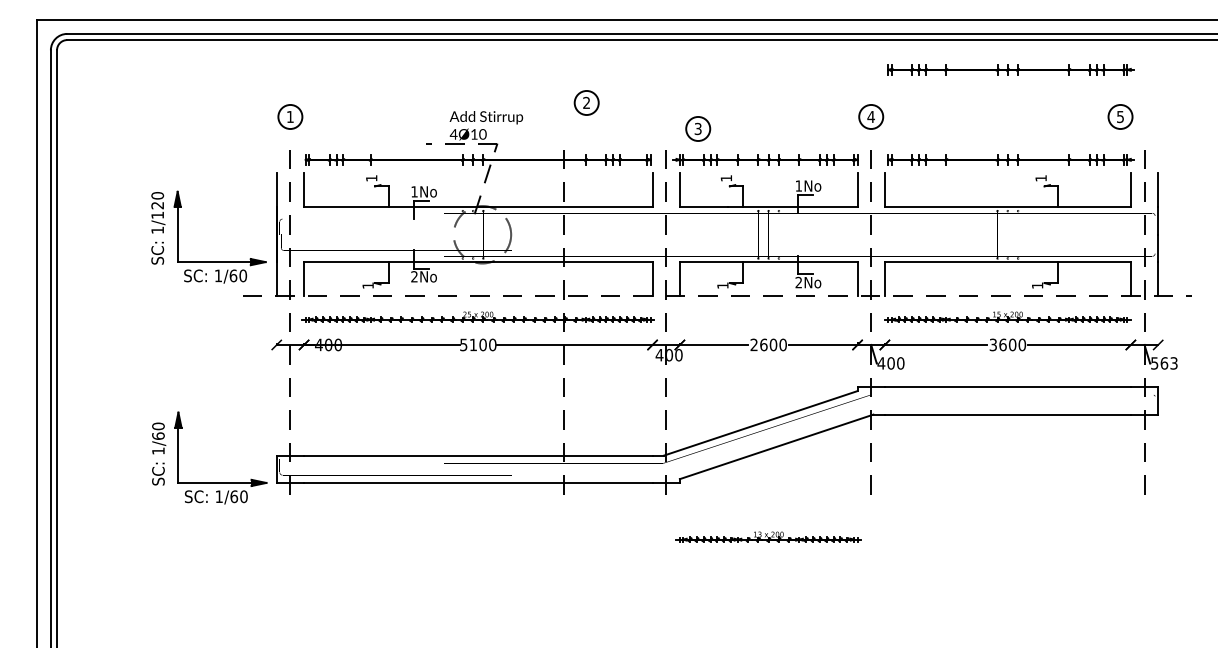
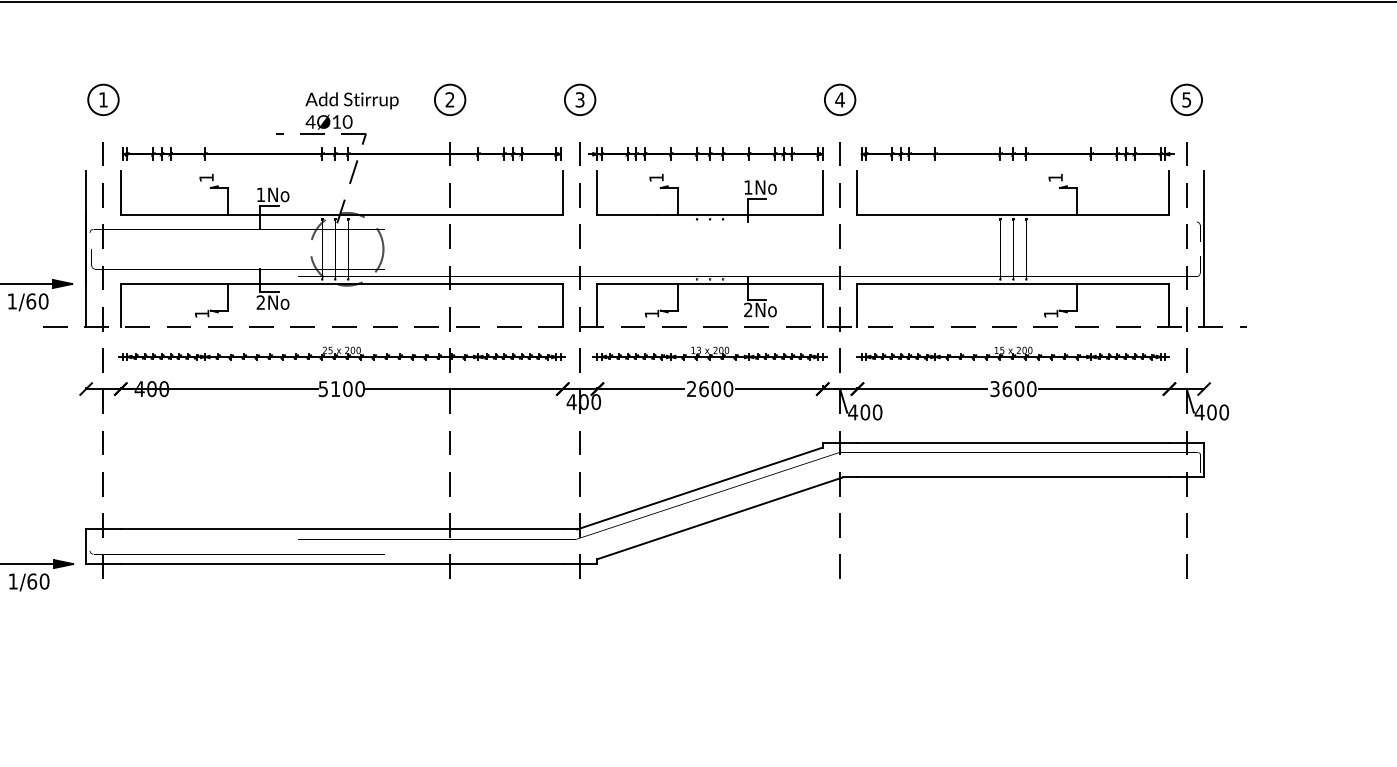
part: (1010, 69) -> (1016, 39), removed
part: (586, 102) -> (449, 99), moved
part: (1120, 116) -> (1186, 99), moved
part: (698, 128) -> (580, 99), moved
text: (1163, 363) -> (1210, 412), 563 -> 400
part: (768, 536) -> (709, 352), moved

